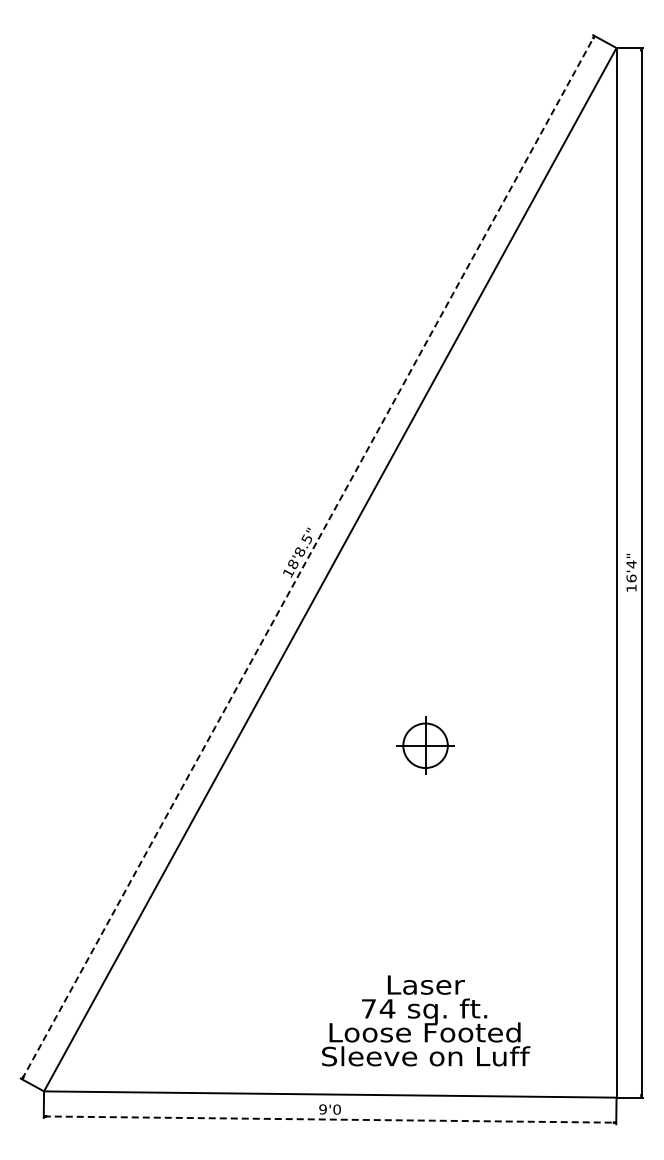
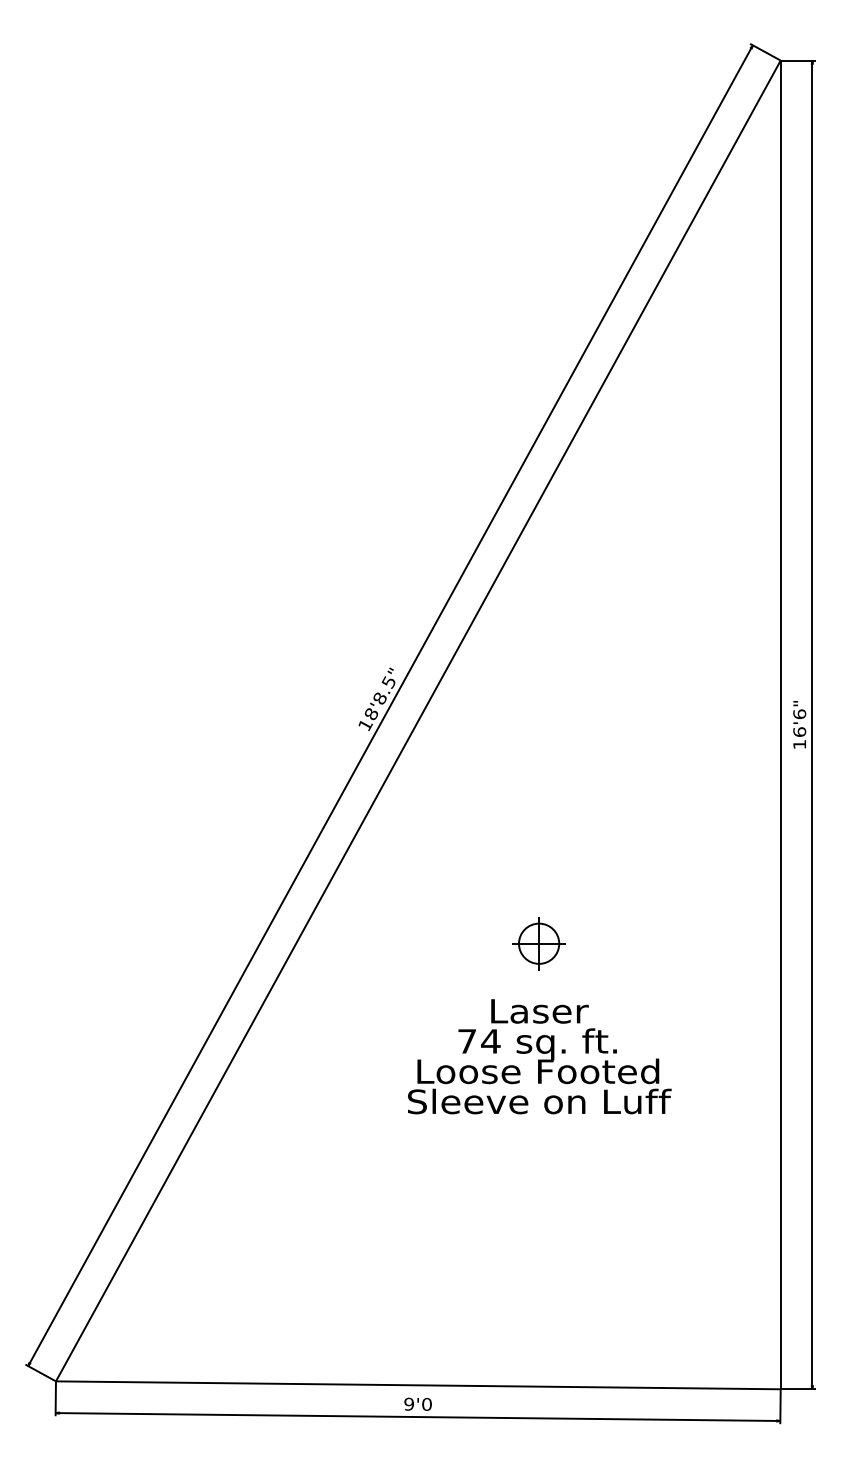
line: (308, 557) -> (390, 705), dashed -> solid
text: (631, 564) -> (799, 714), 16'4" -> 16'6"
part: (425, 745) -> (538, 943), size x0.71
text: (426, 1020) -> (540, 1056), moved
line: (330, 1119) -> (418, 1416), dashed -> solid

